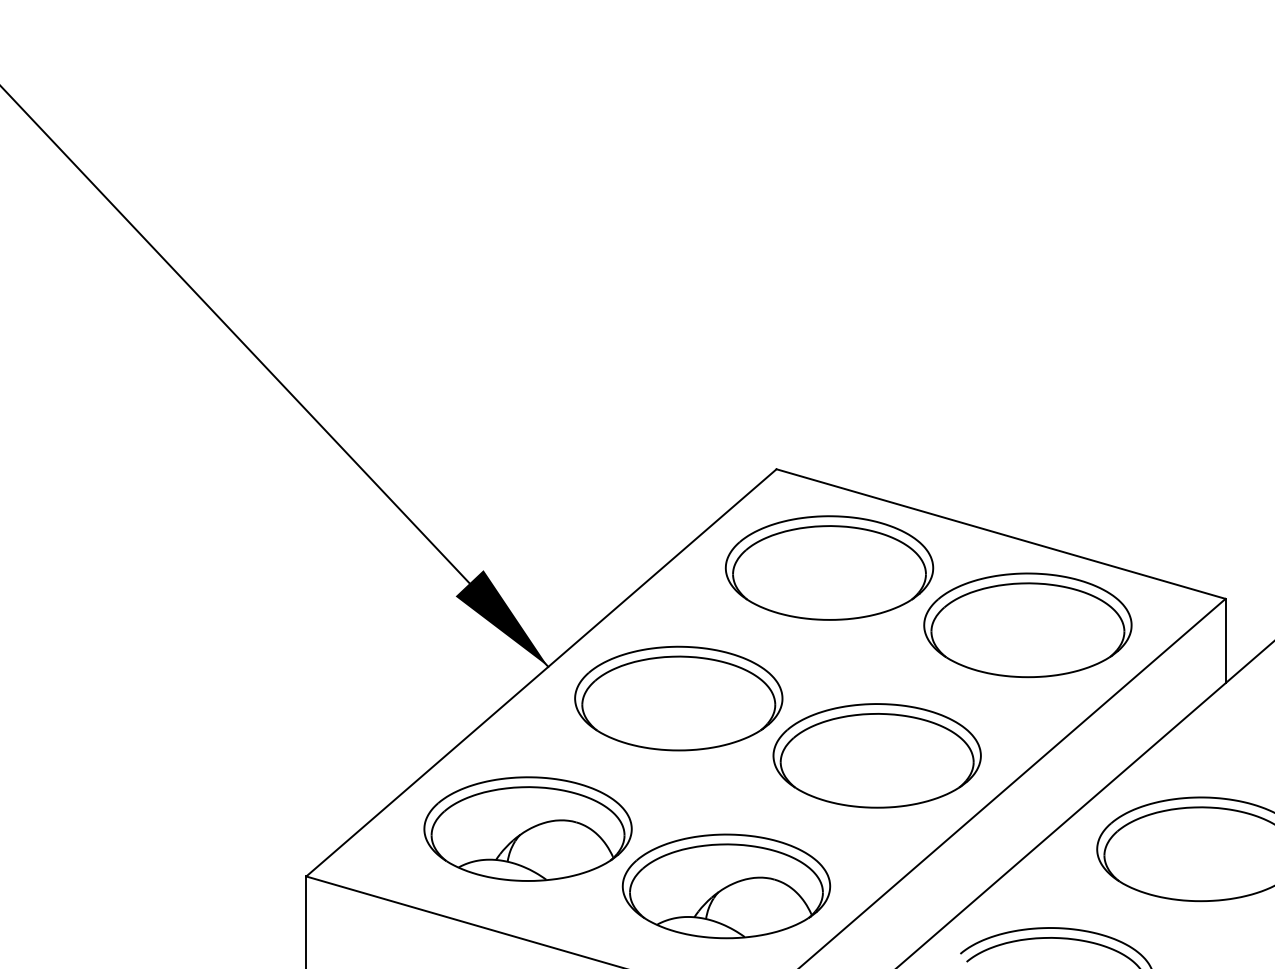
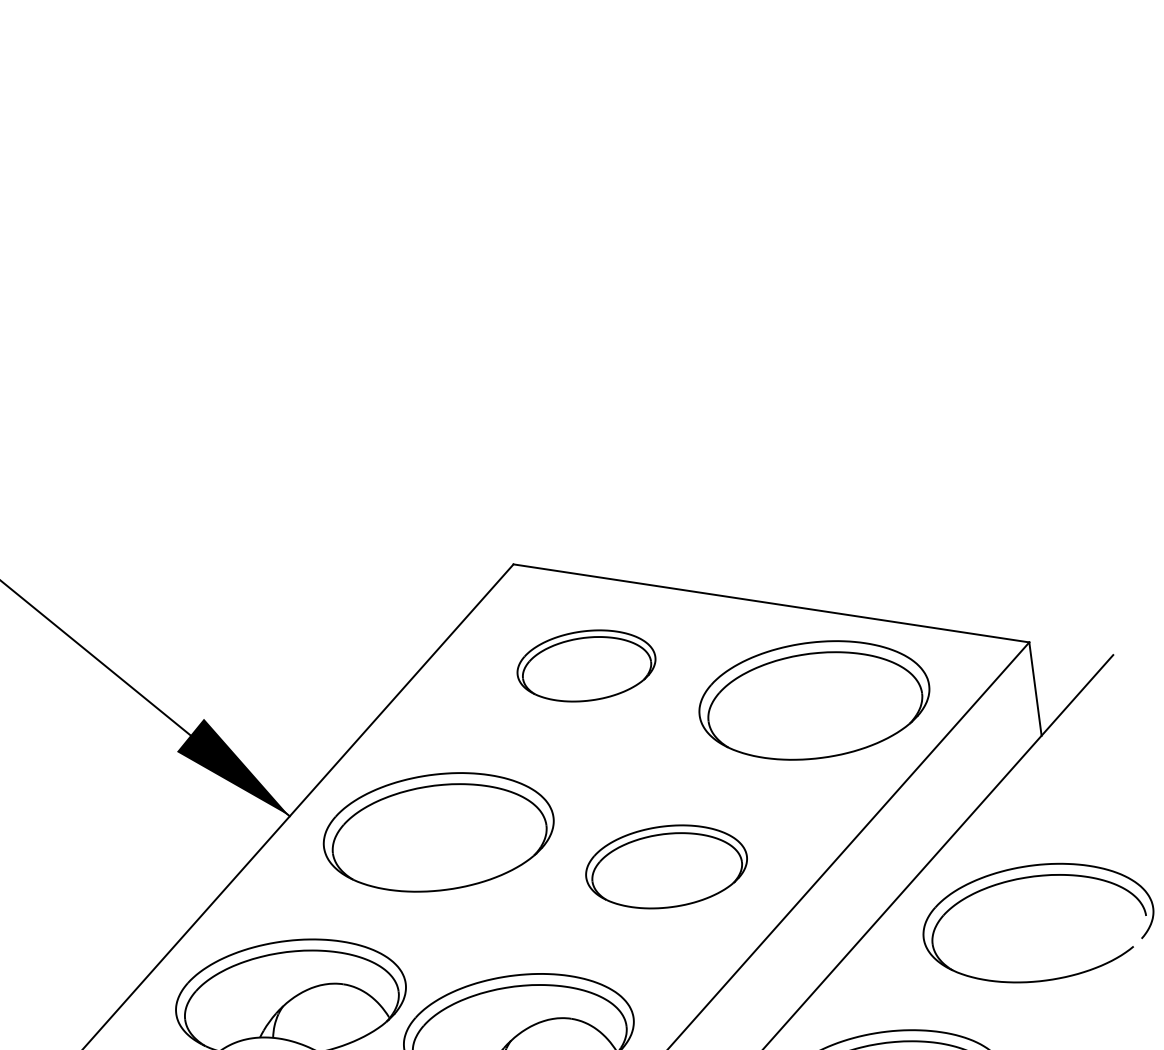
part: (829, 567) -> (586, 665), size x0.6
part: (876, 755) -> (665, 866), size x0.7

